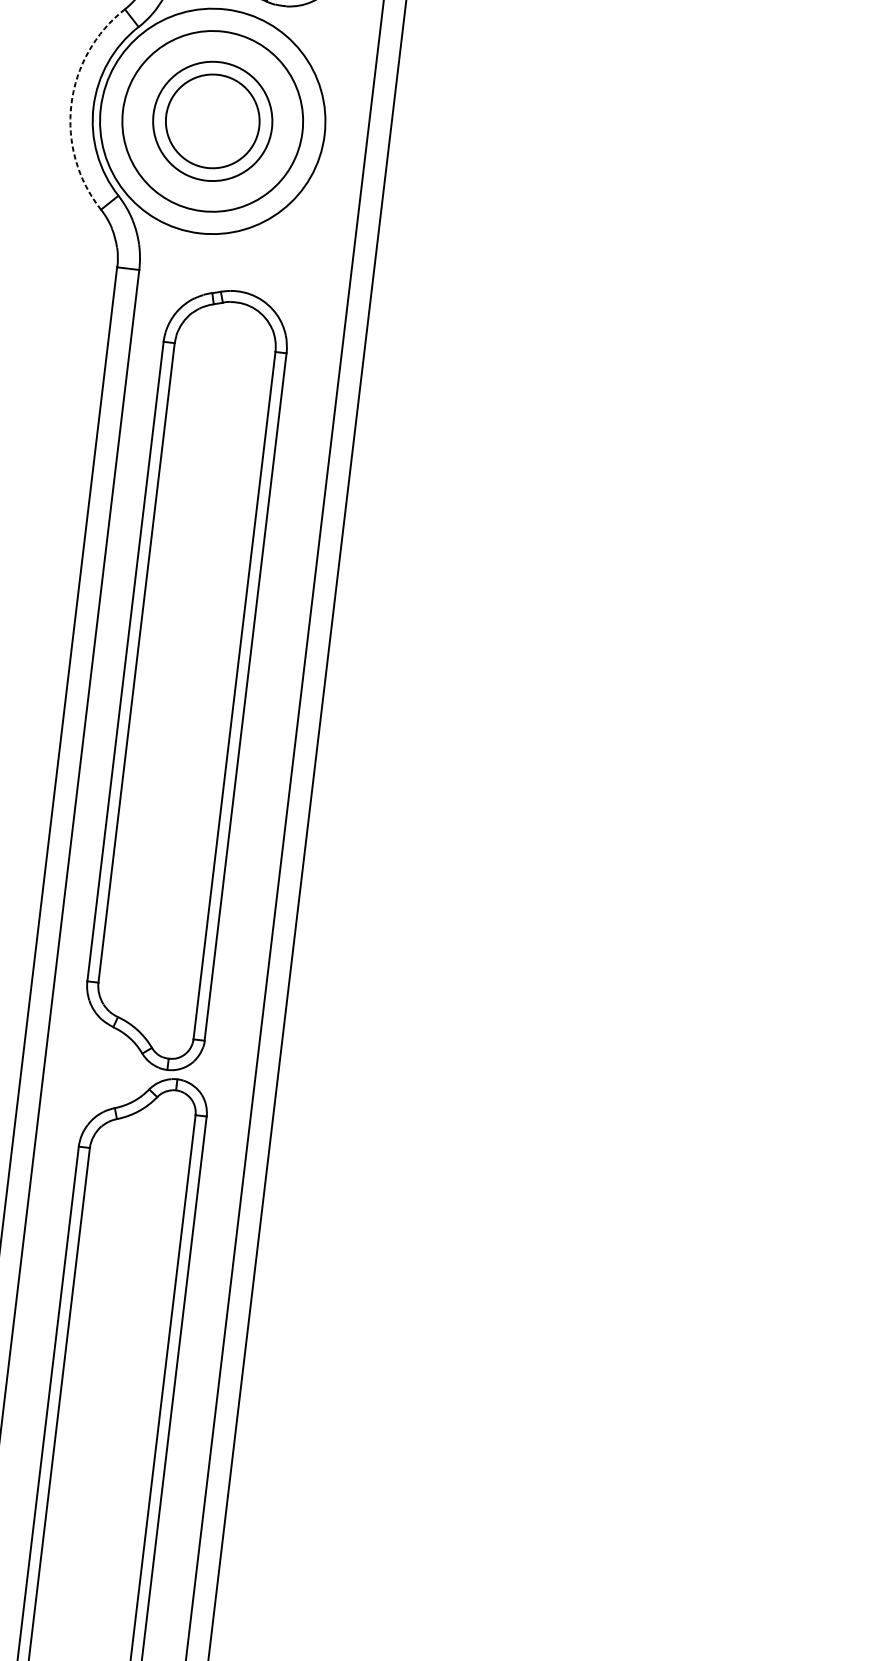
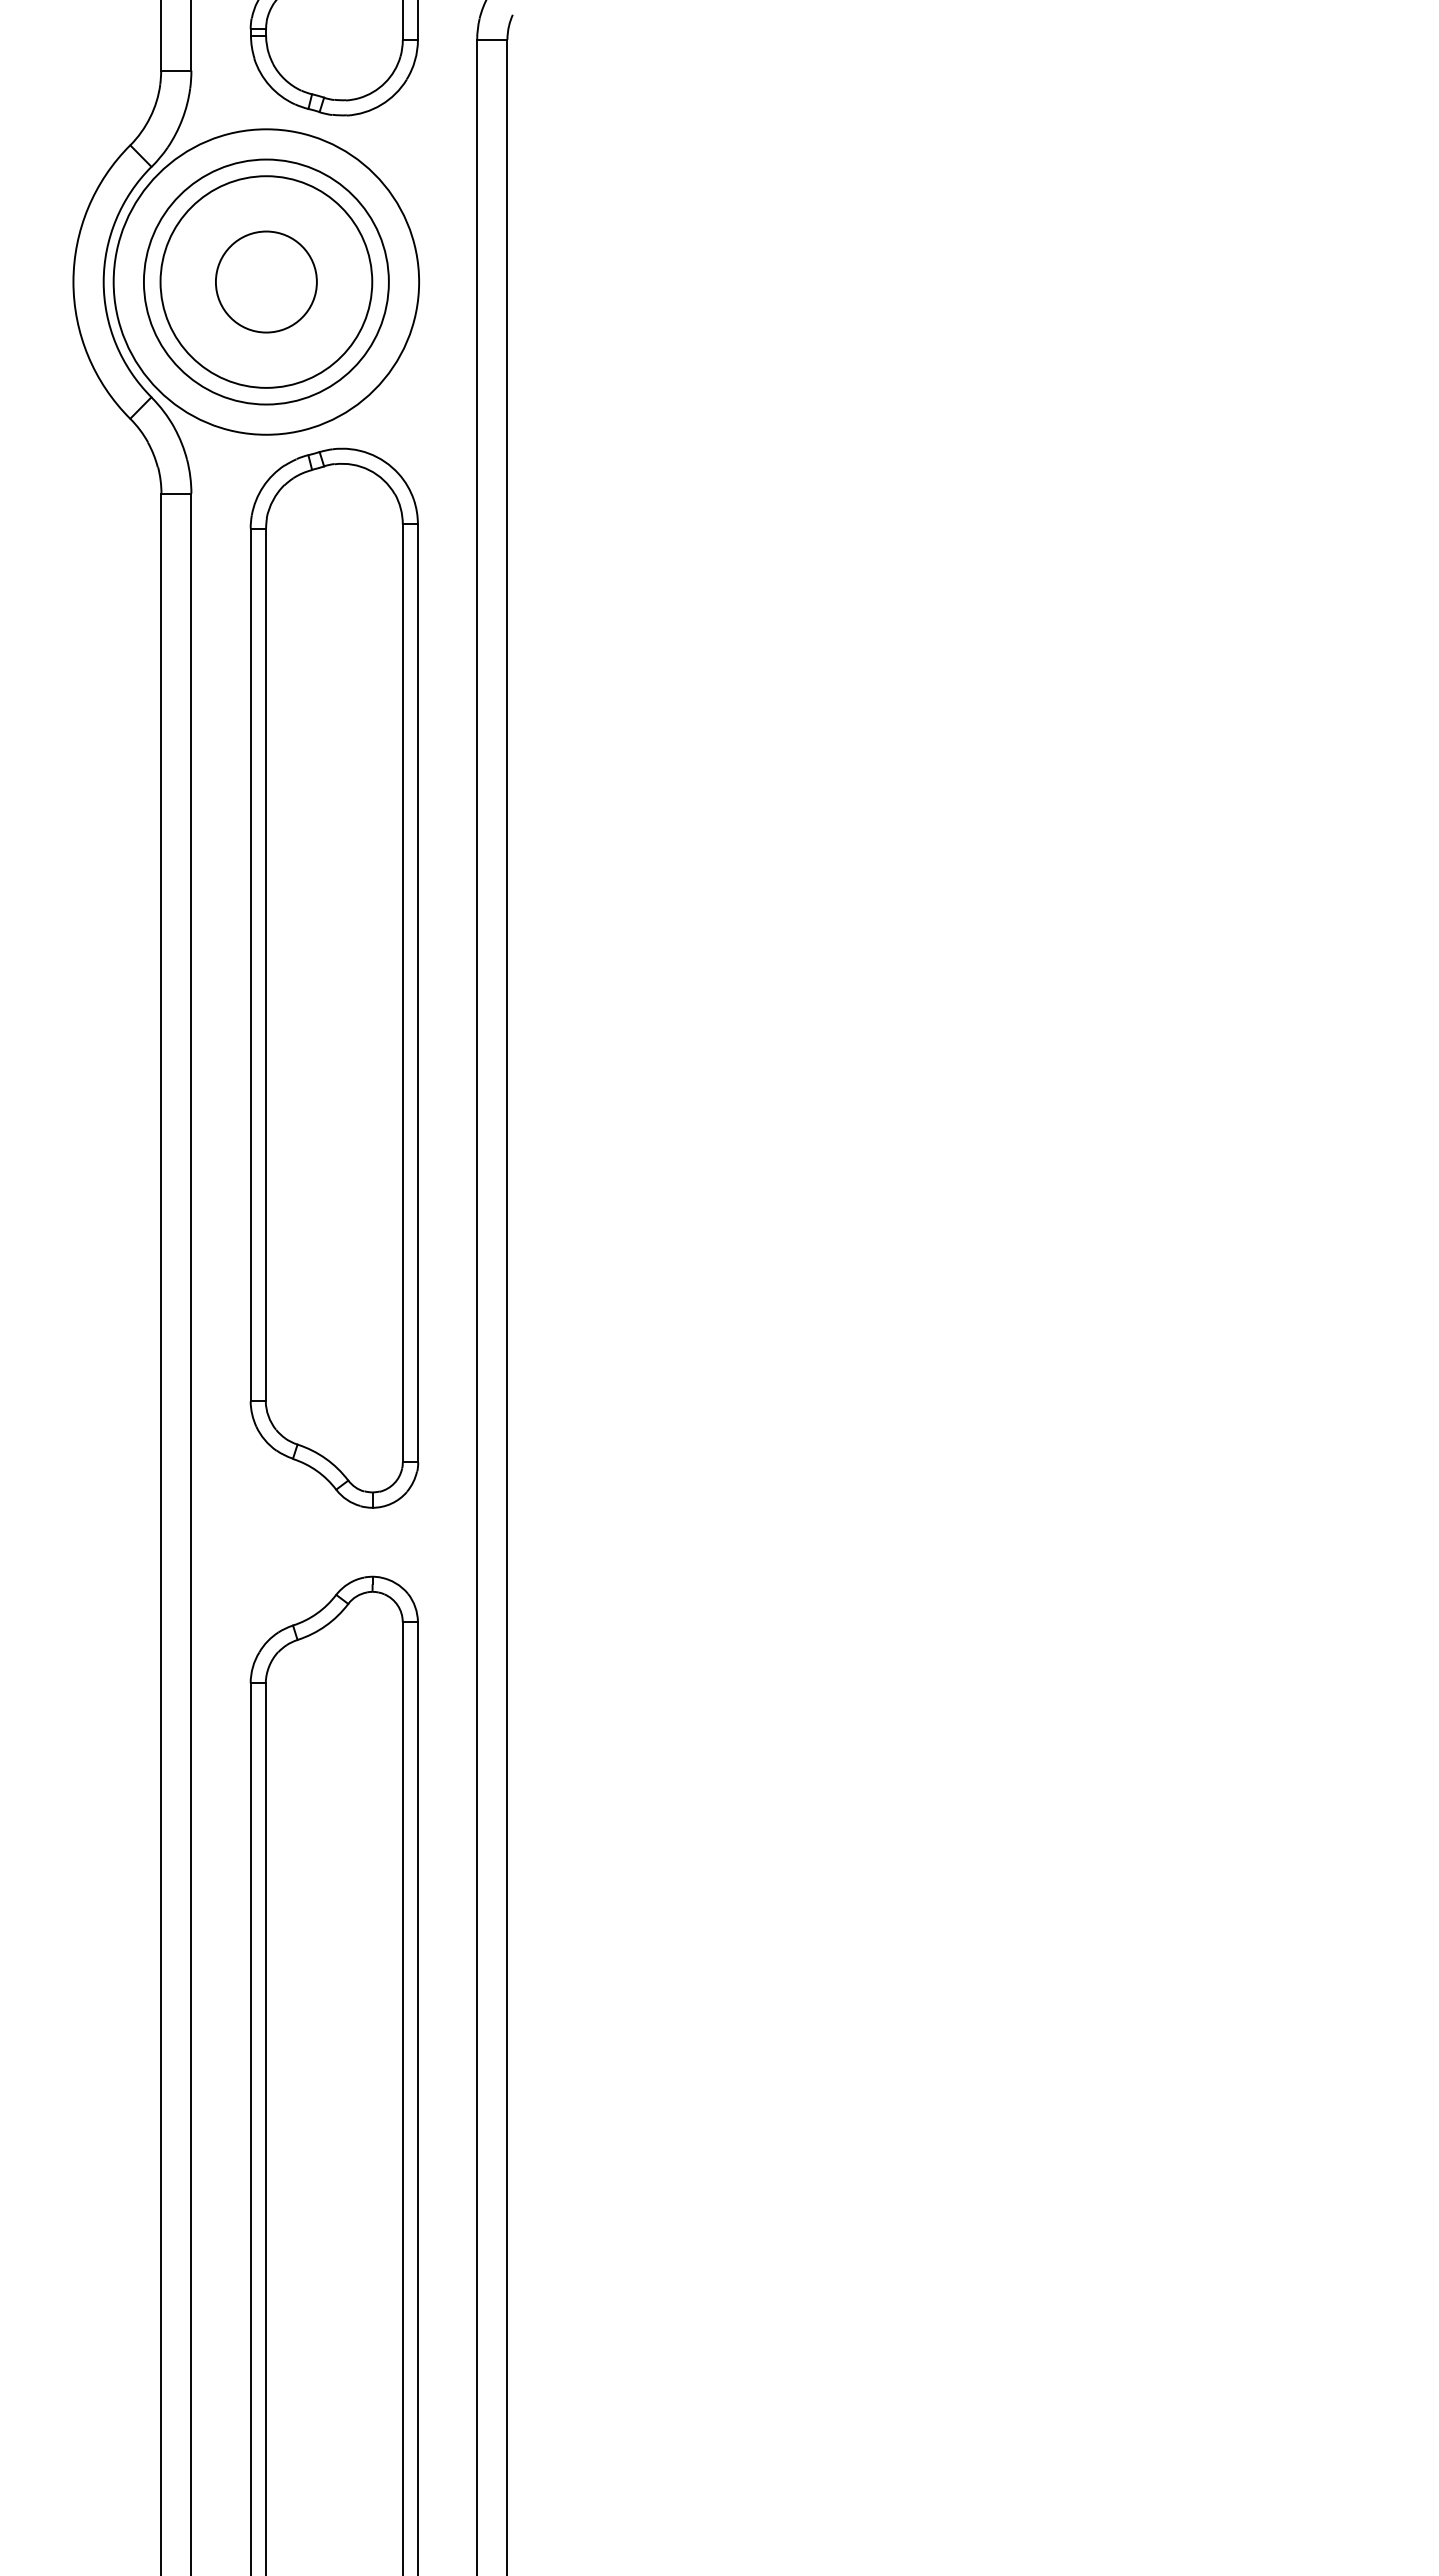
arc: (71, 104) -> (73, 282), dashed -> solid
circle: (212, 120) -> (265, 281), size x0.62
circle: (212, 121) -> (266, 281), size x1.67
part: (185, 678) -> (334, 977), moved

